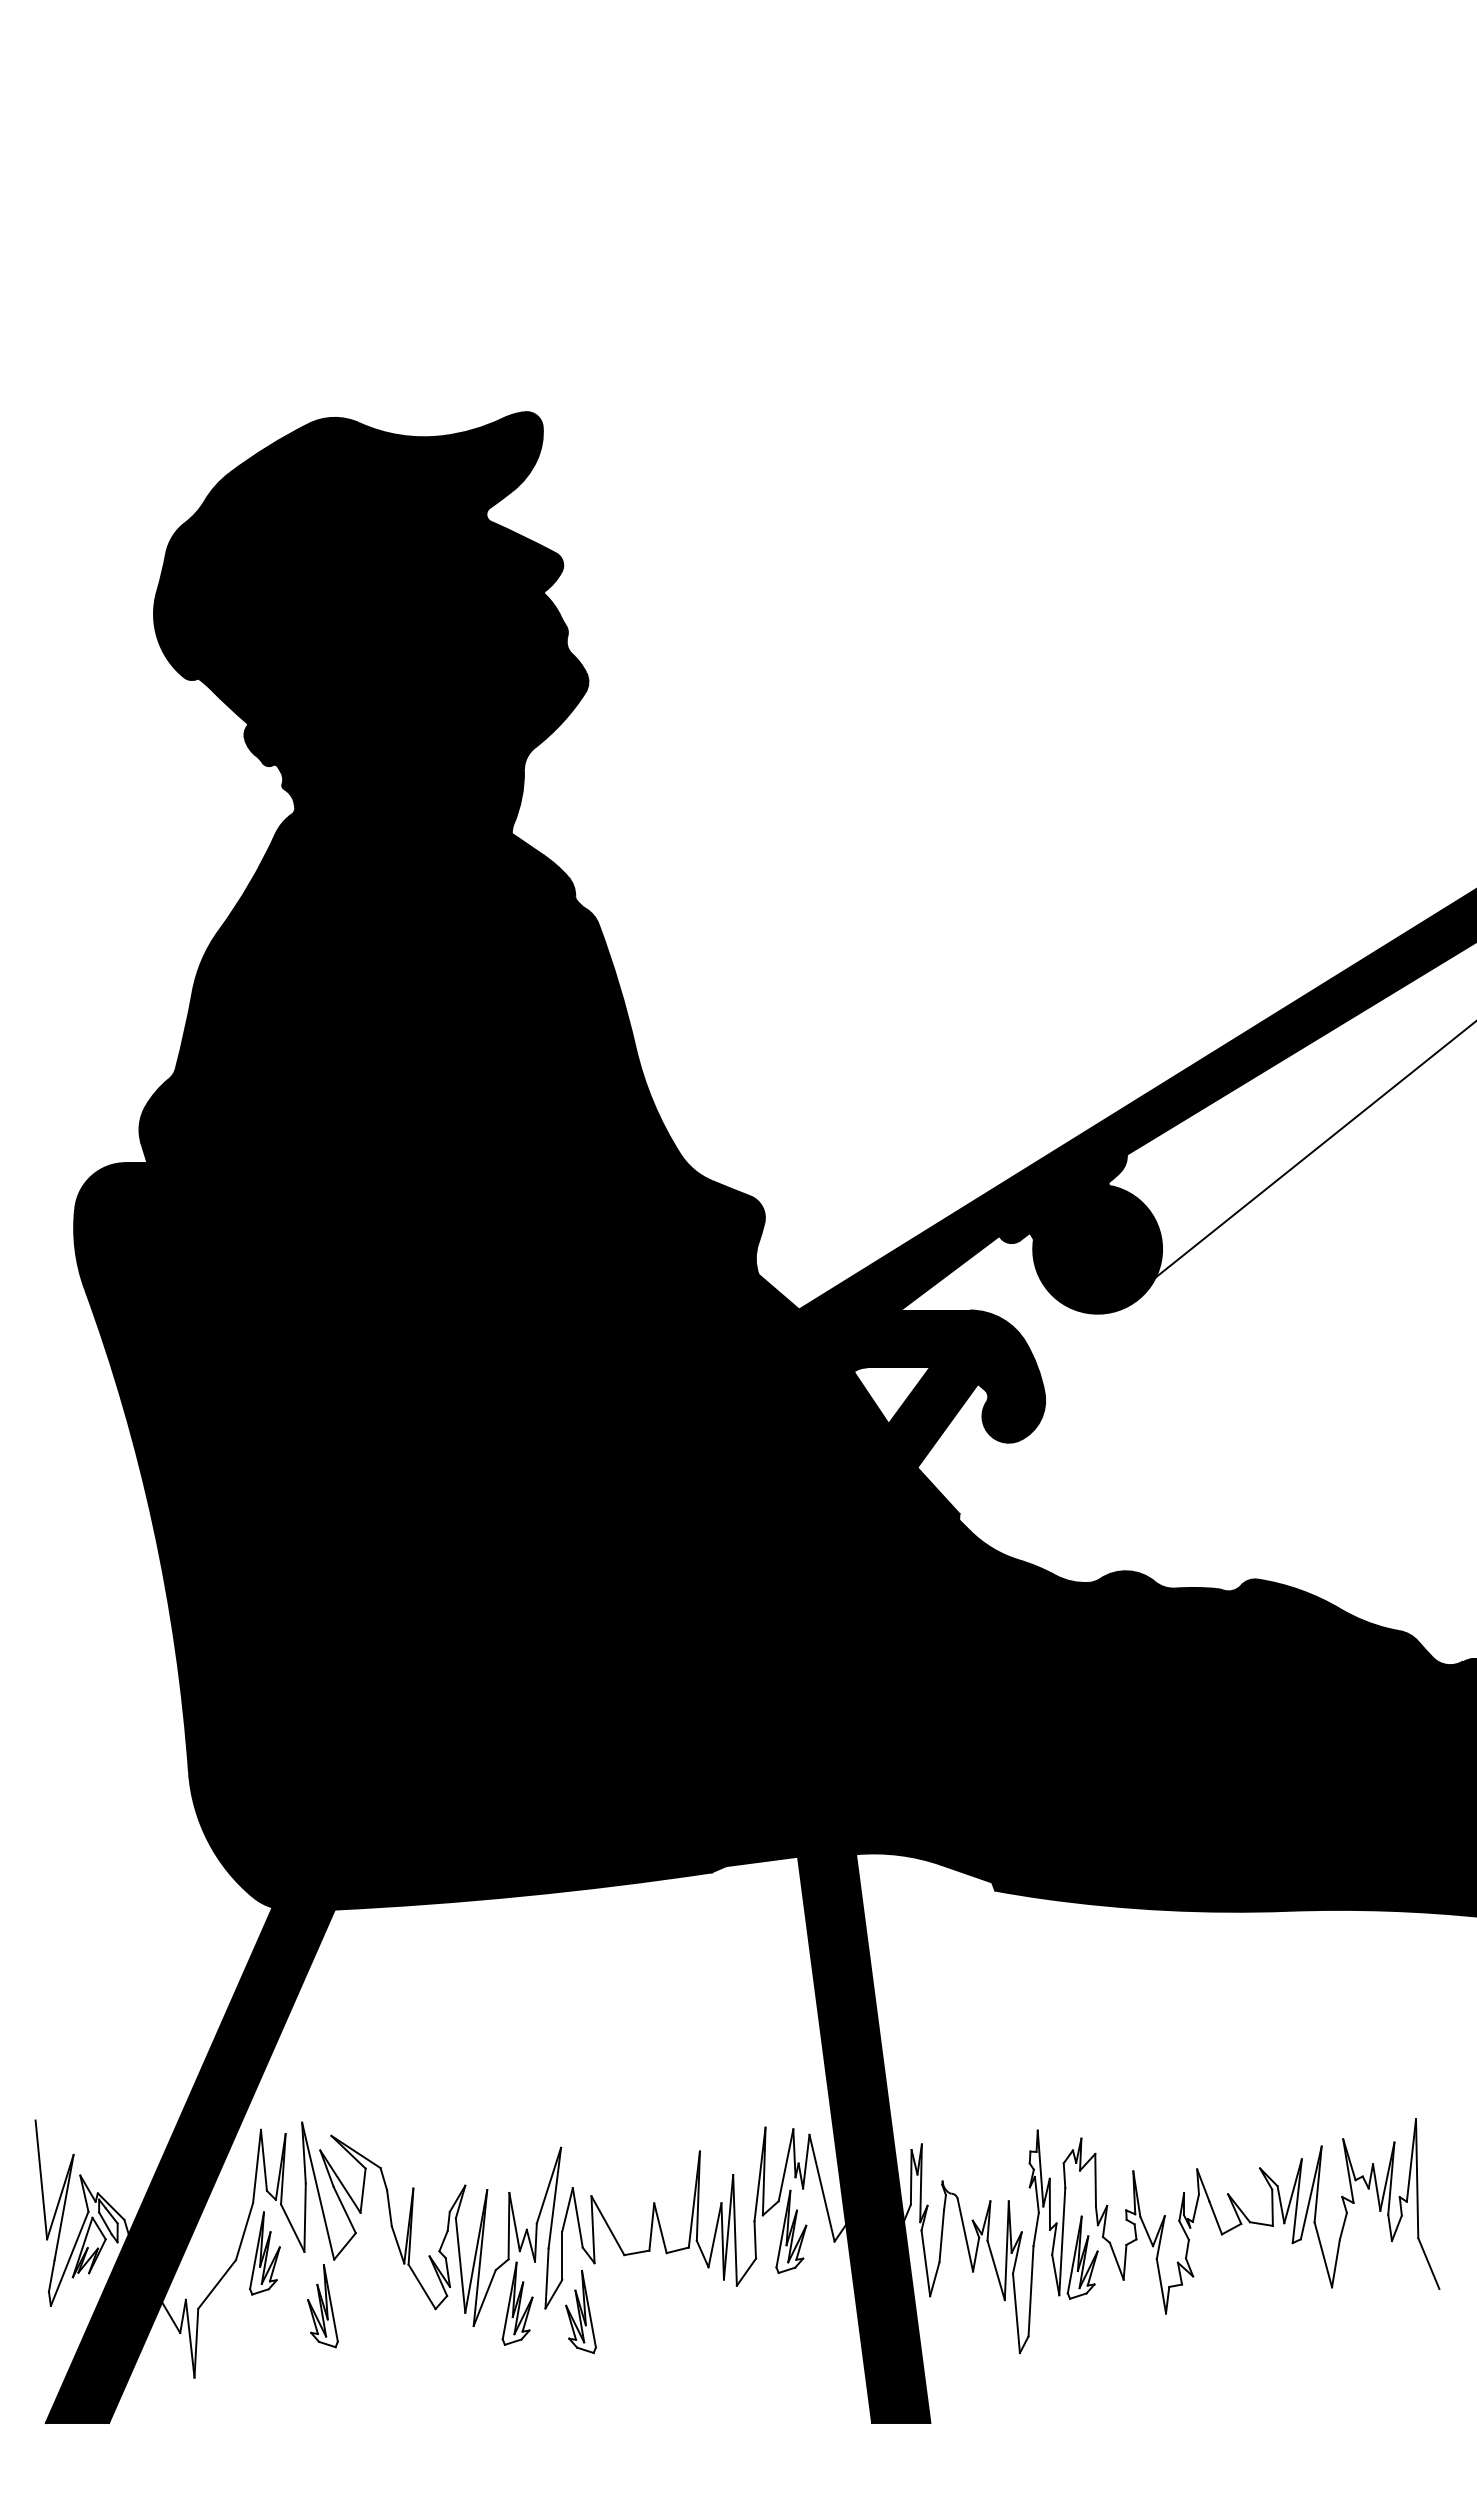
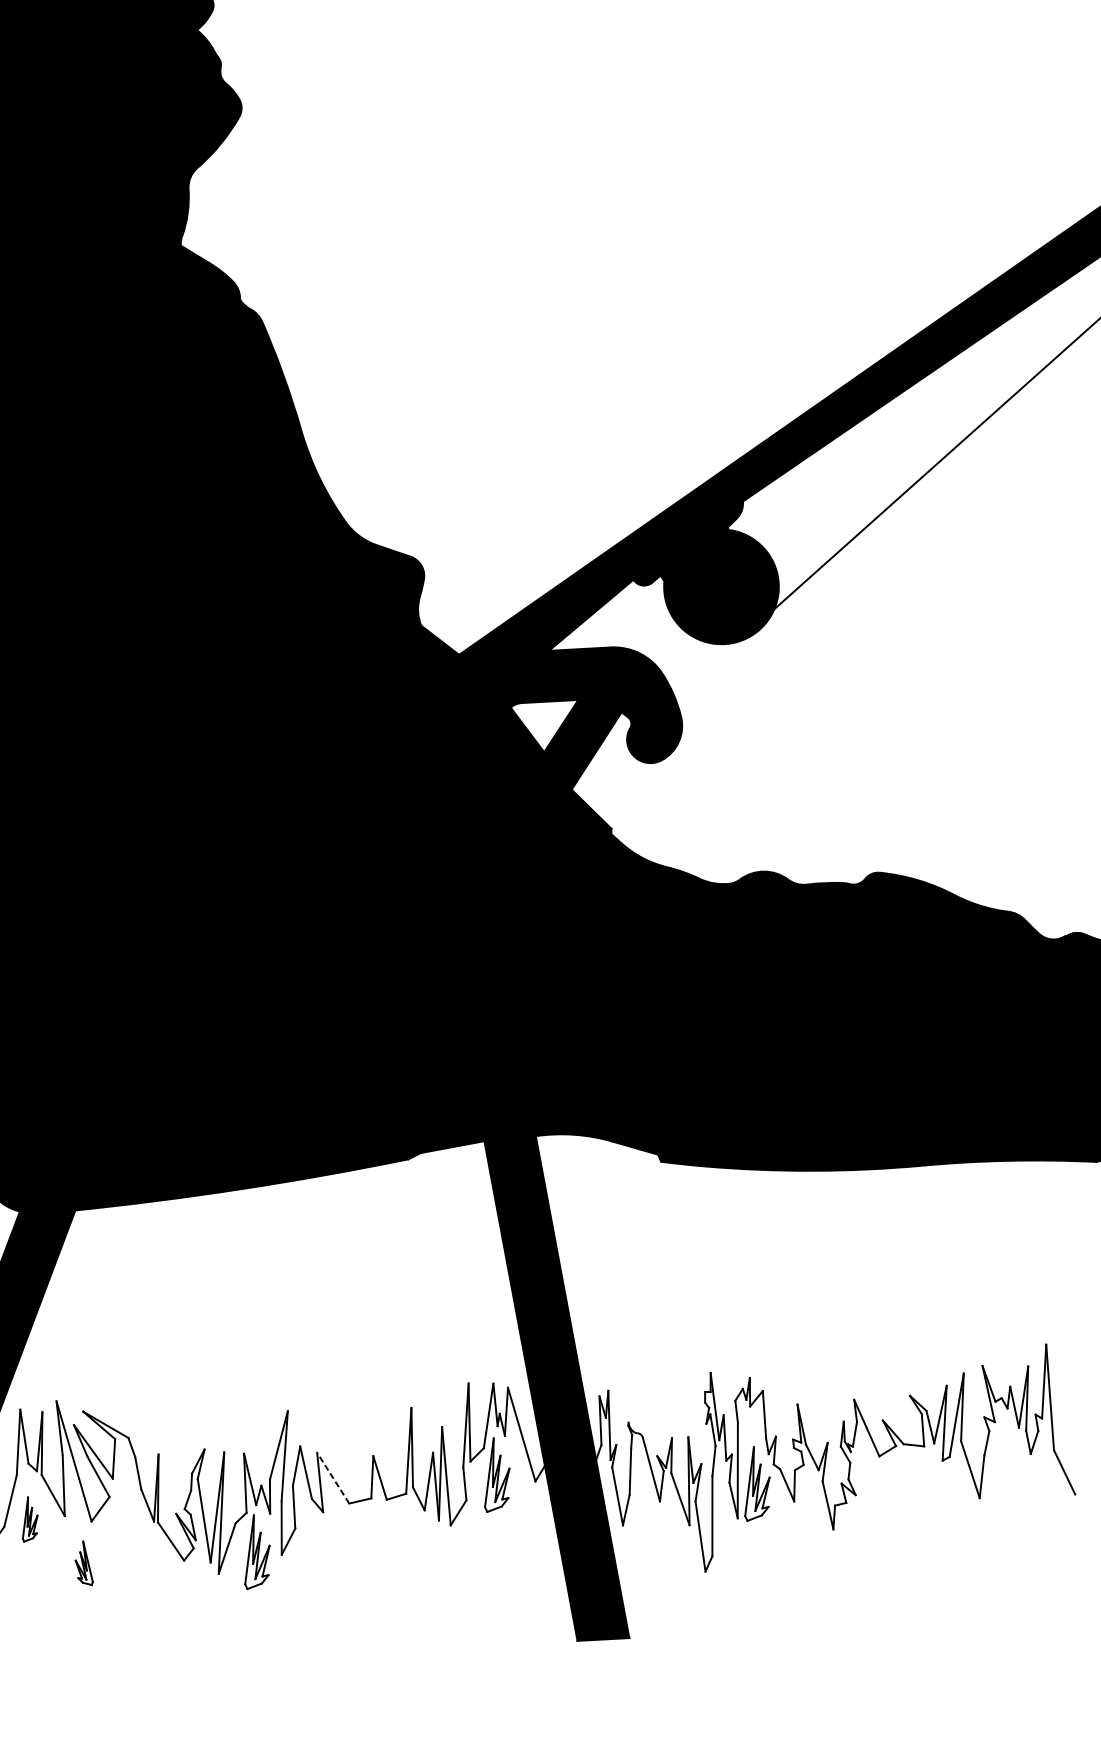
line: (607, 2225) -> (332, 1478), solid -> dashed
part: (264, 2253) -> (29, 1519), size x0.6
part: (322, 2306) -> (83, 1563), size x0.6
part: (580, 2311) -> (313, 1555), removed

